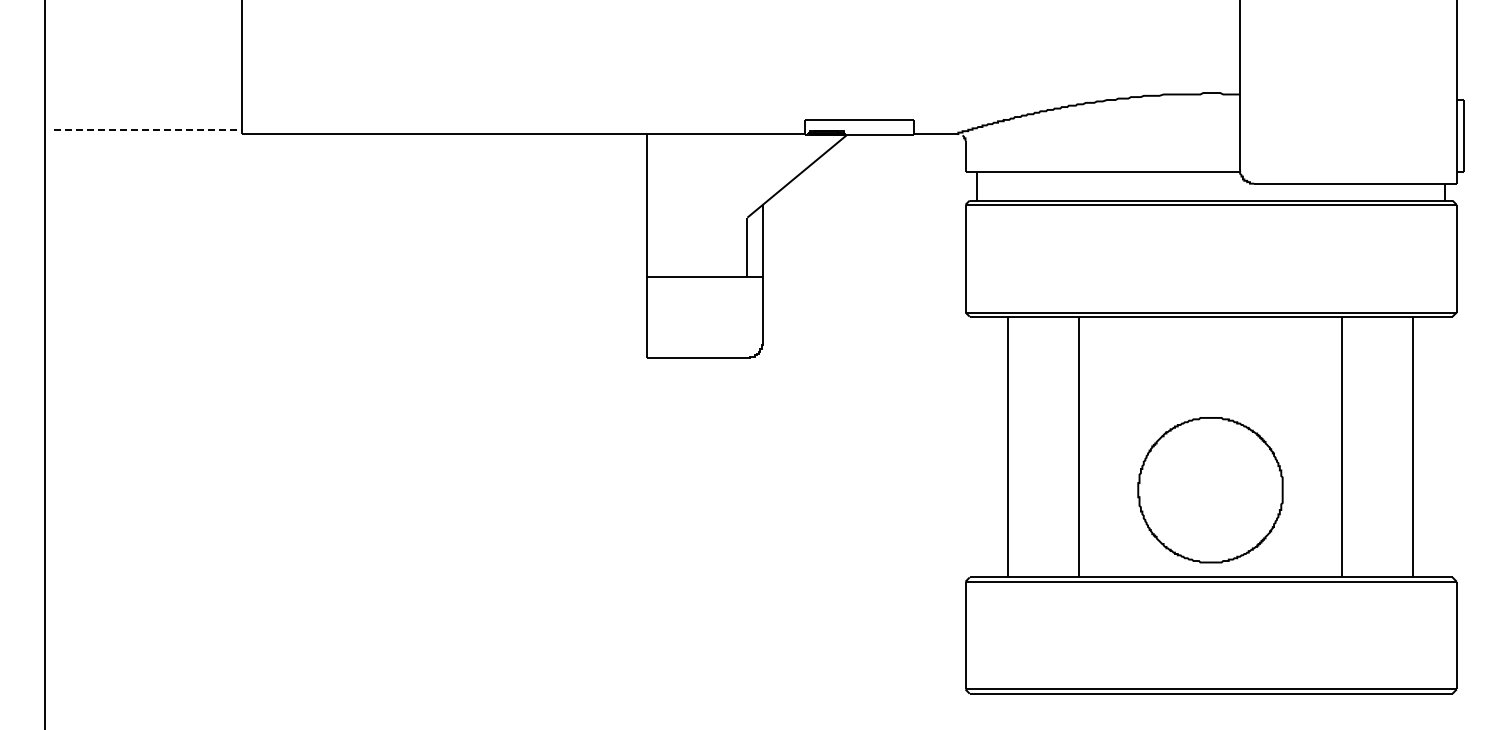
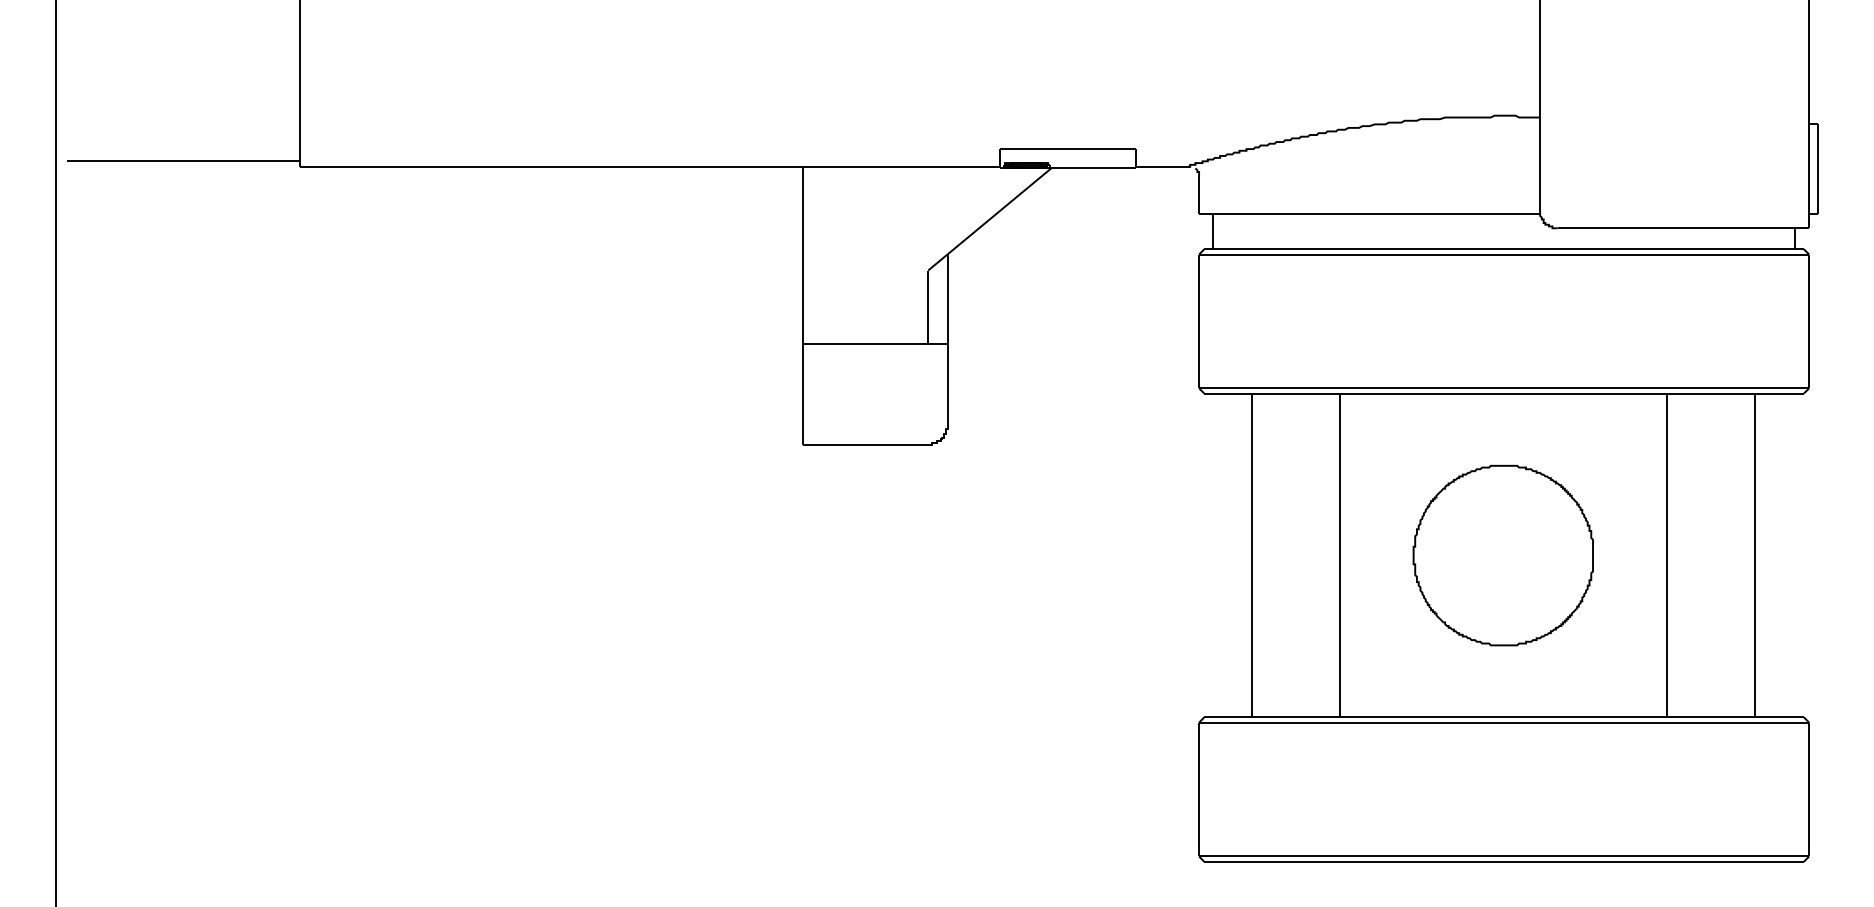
line: (148, 129) -> (184, 161), dashed -> solid
part: (1210, 490) -> (1503, 555), moved

